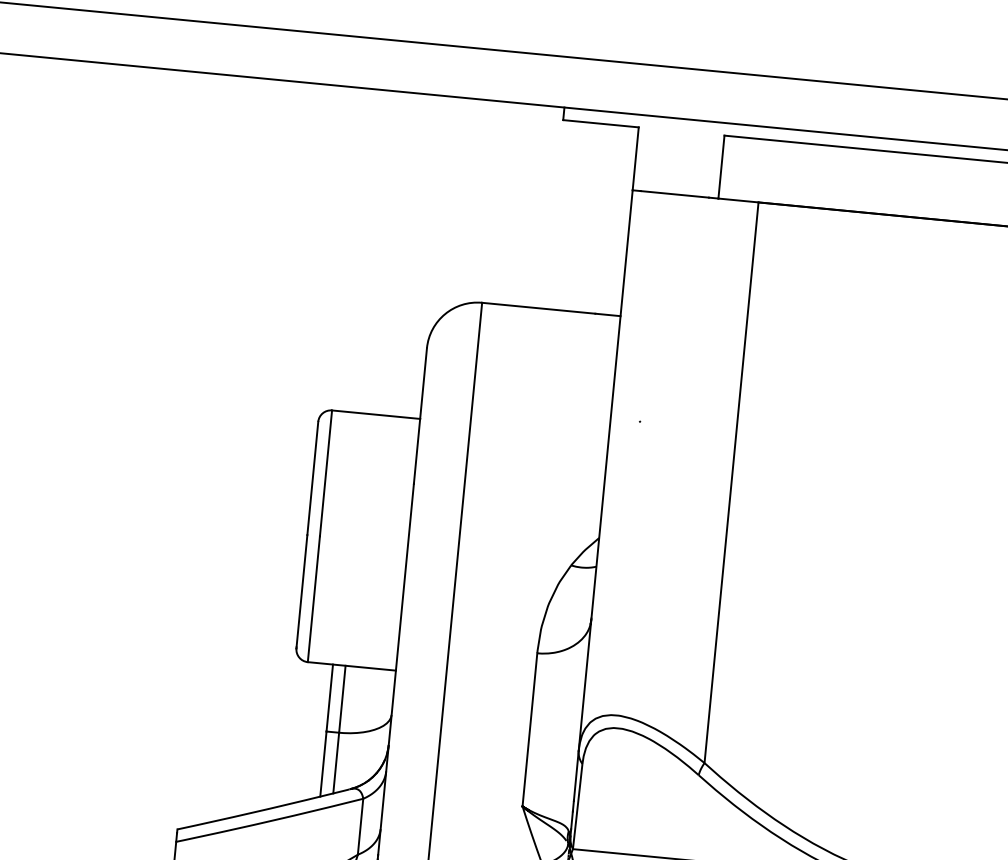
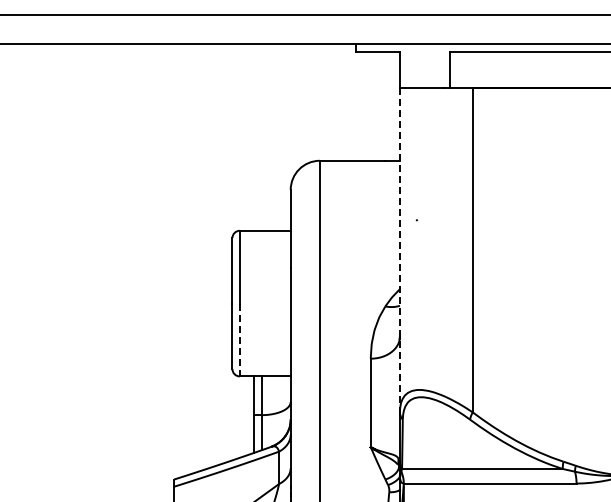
line: (604, 471) -> (399, 250), solid -> dashed
line: (313, 600) -> (239, 340), solid -> dashed

